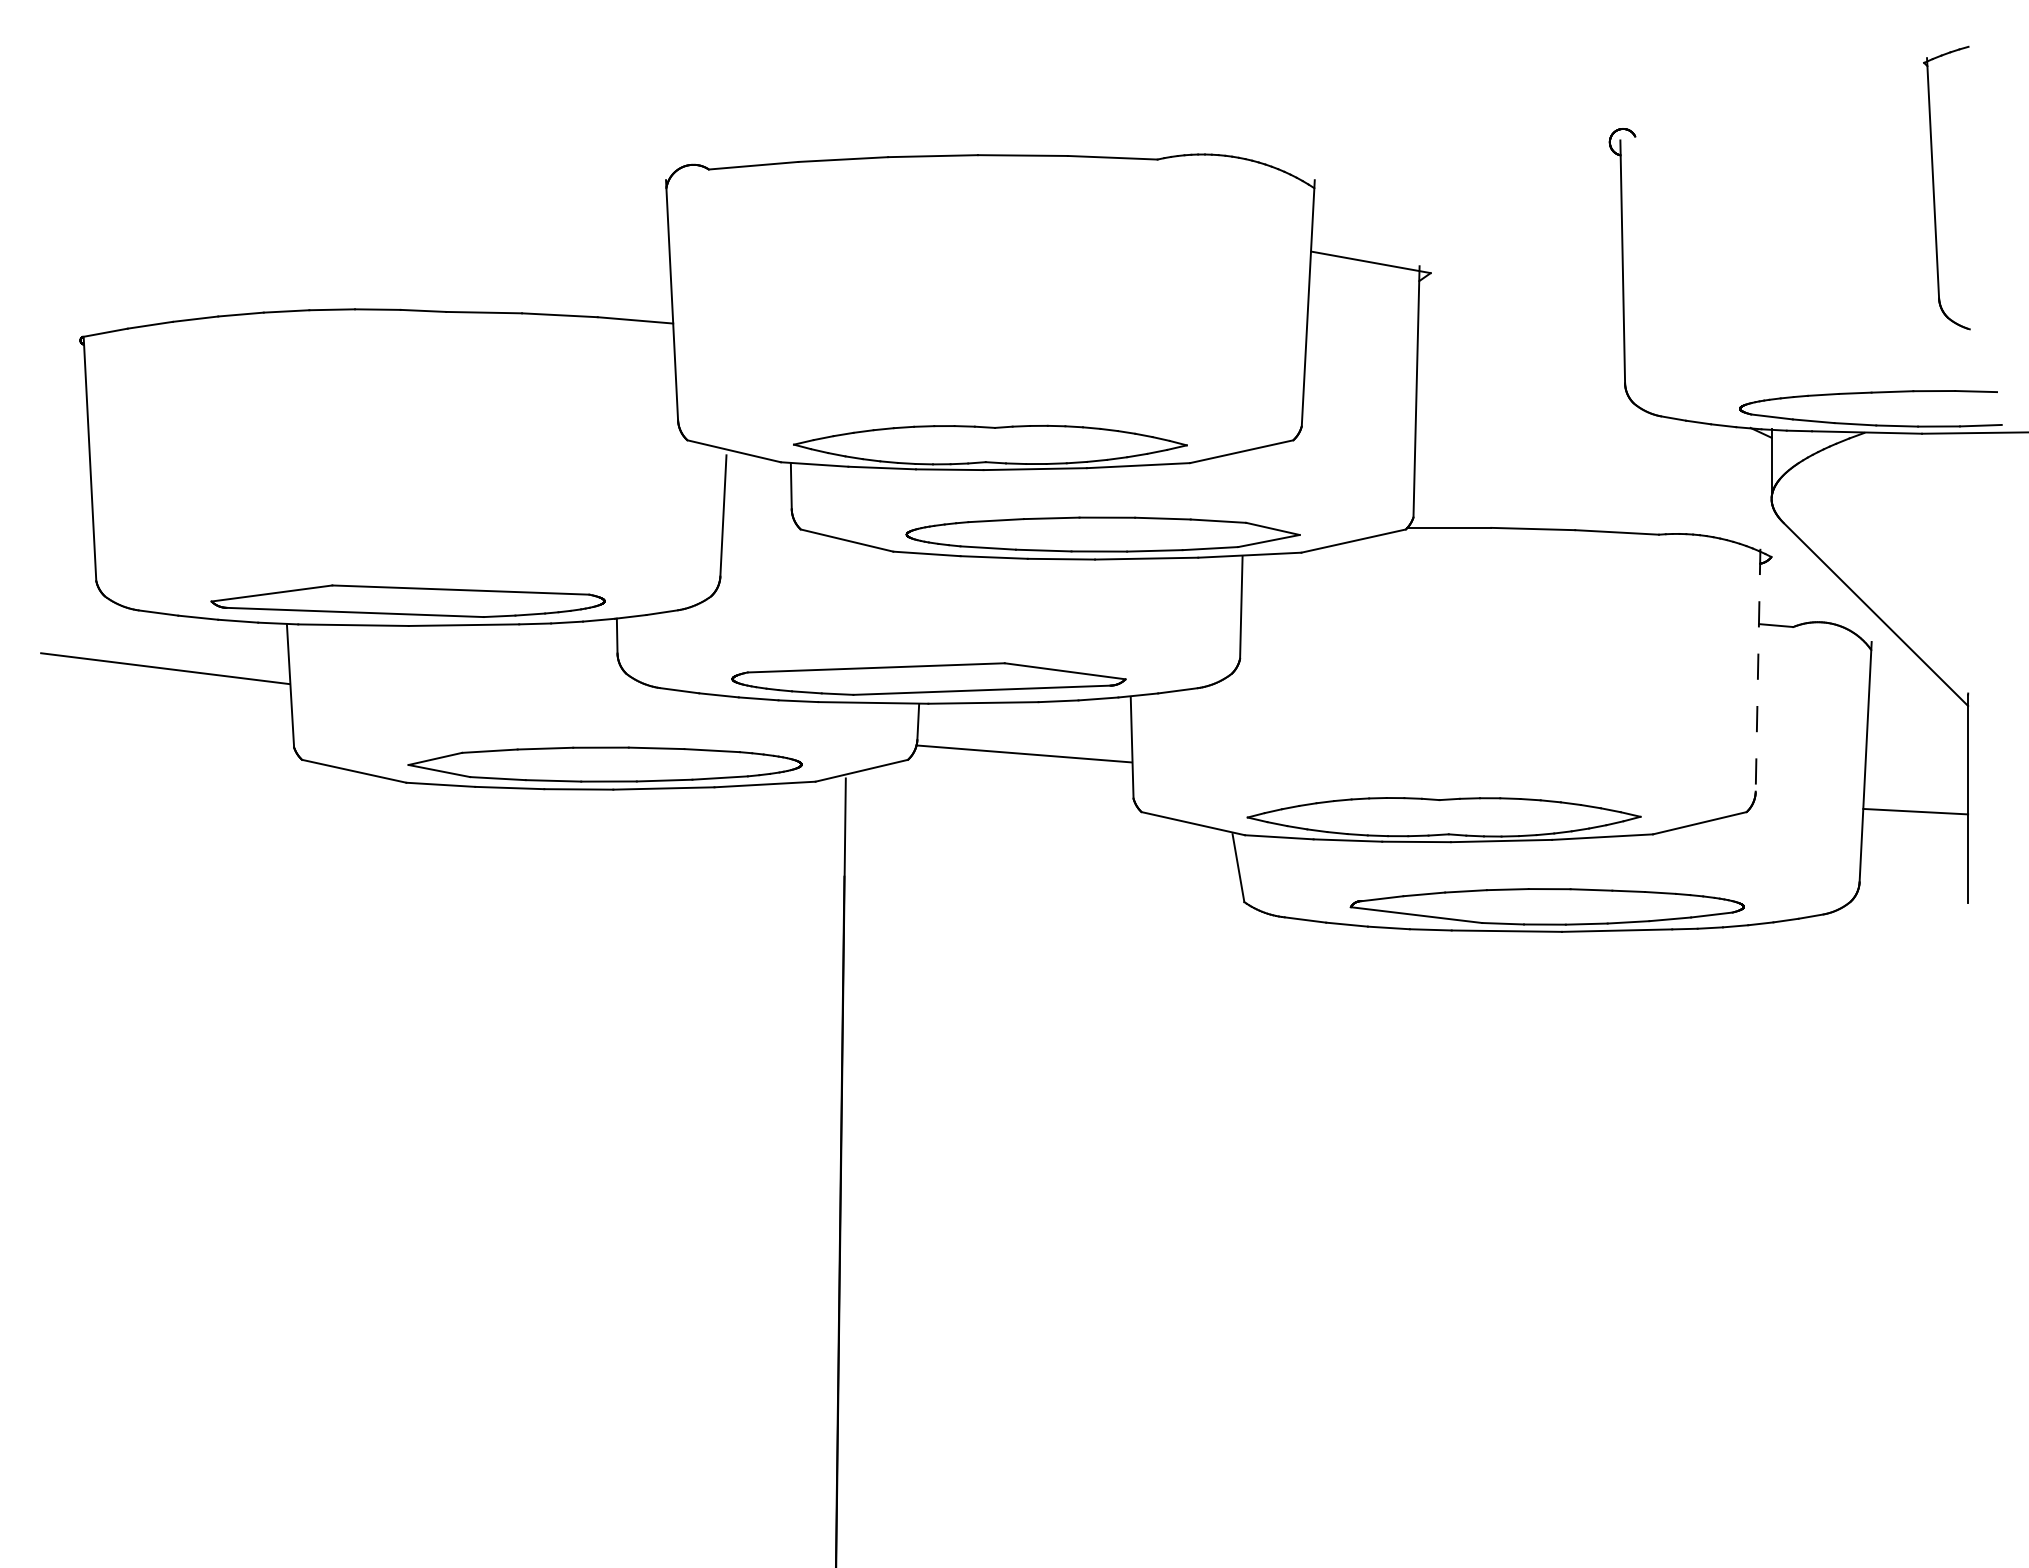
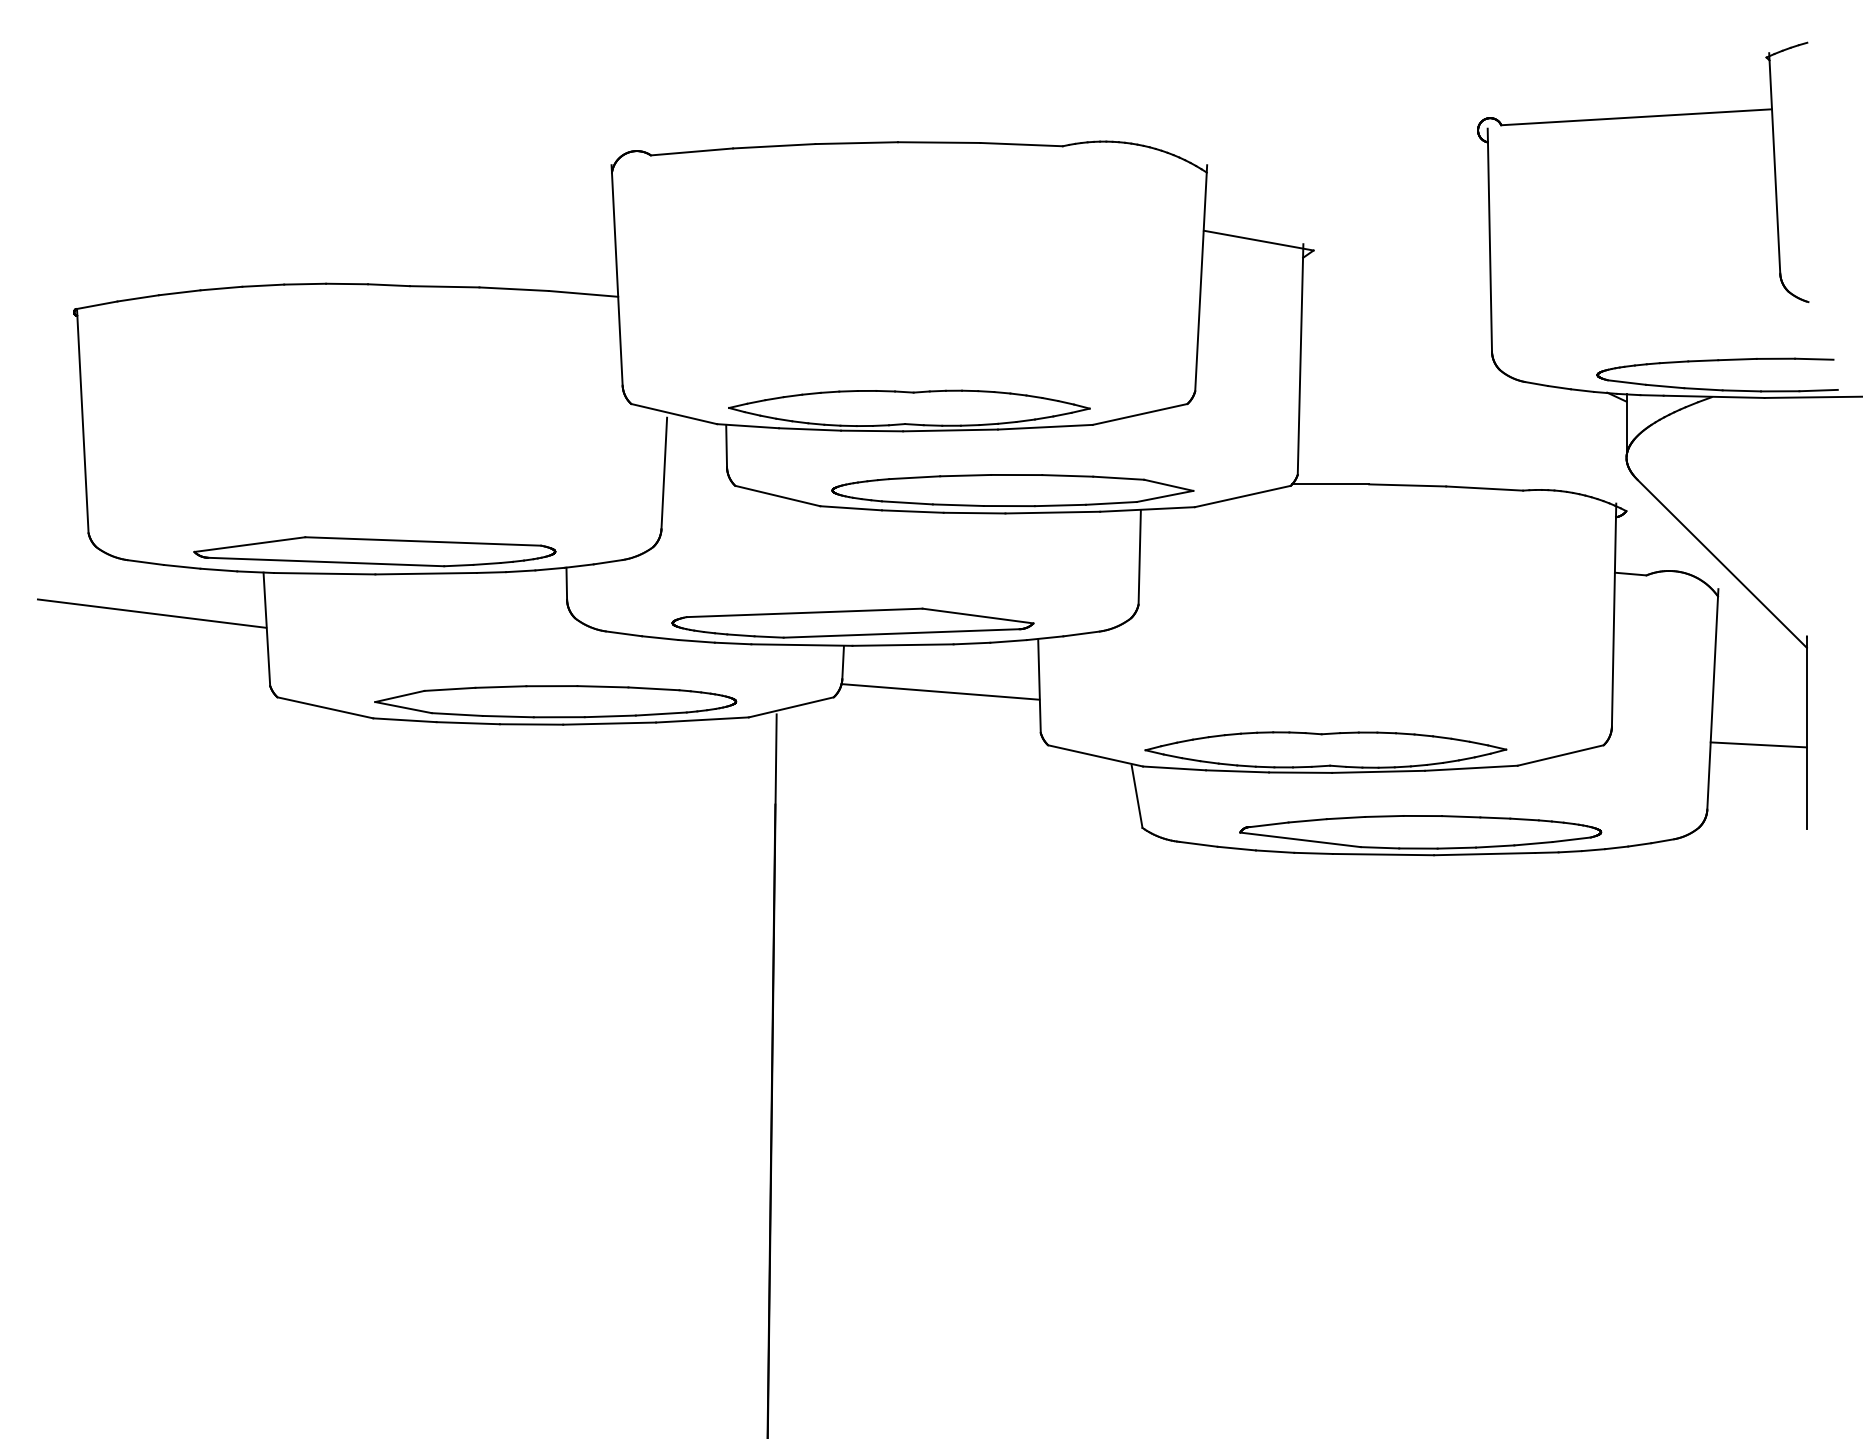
line: (1782, 127) -> (1636, 116), added
line: (1758, 670) -> (1614, 615), dashed -> solid

